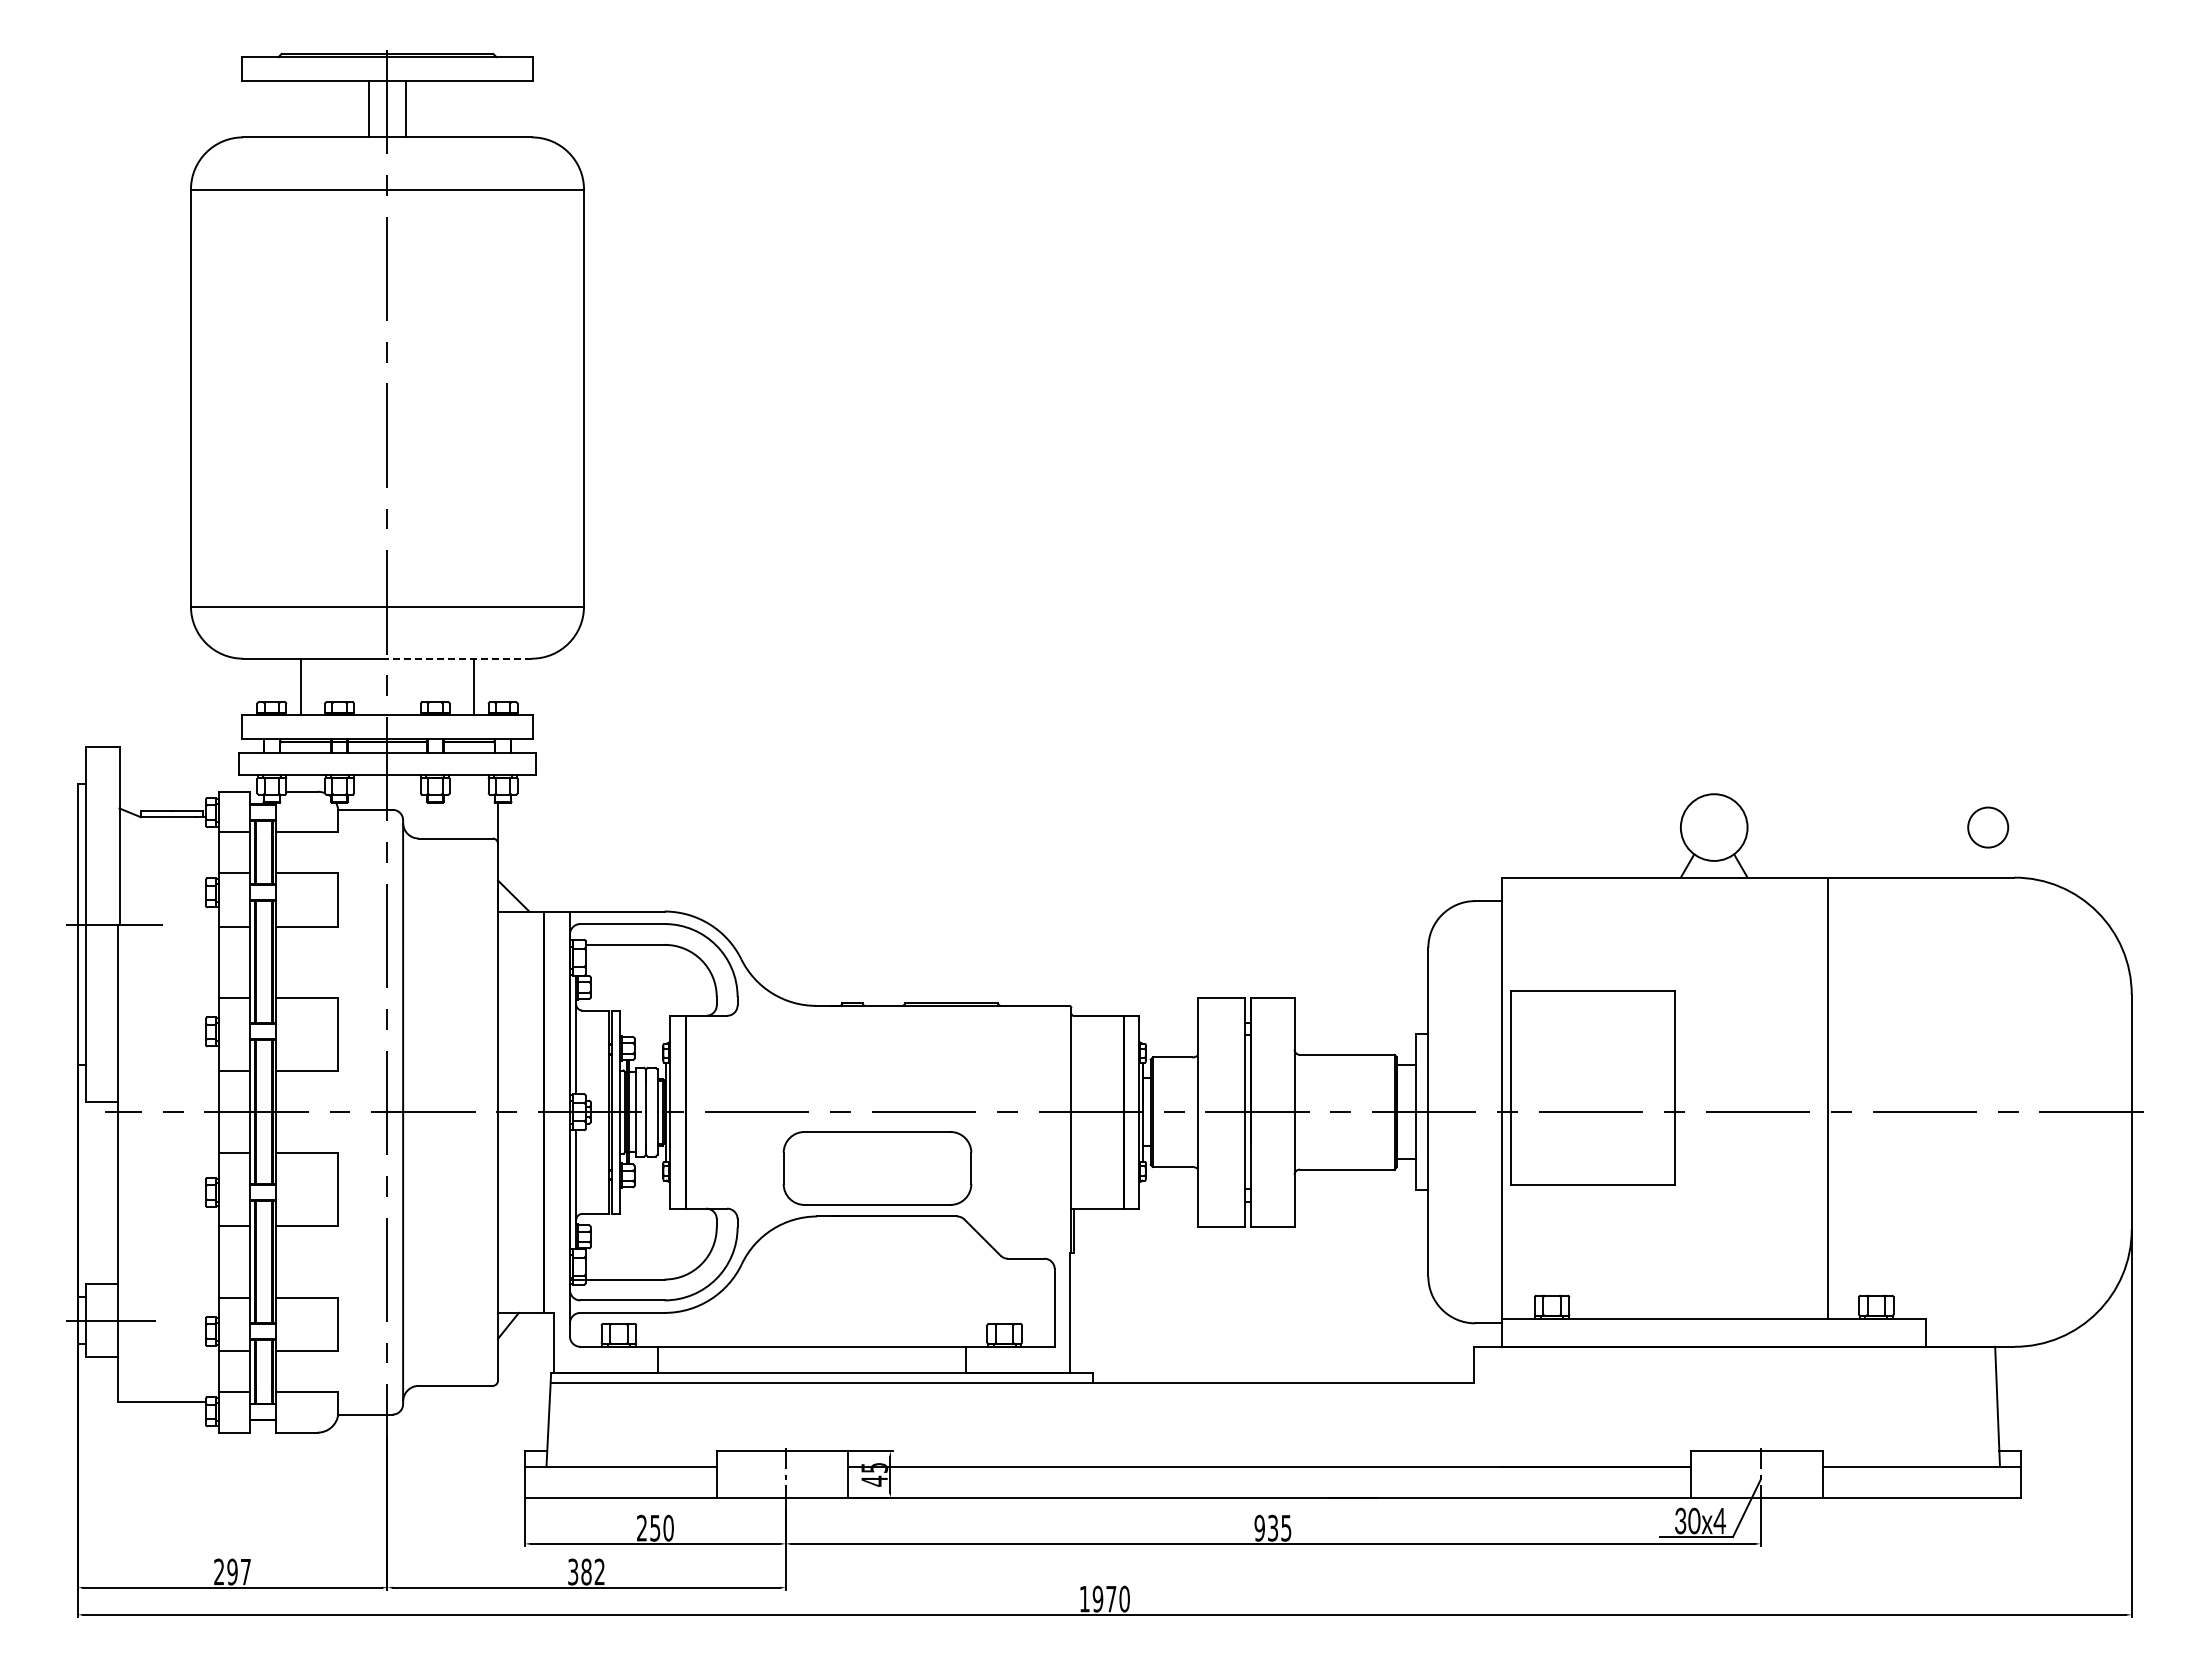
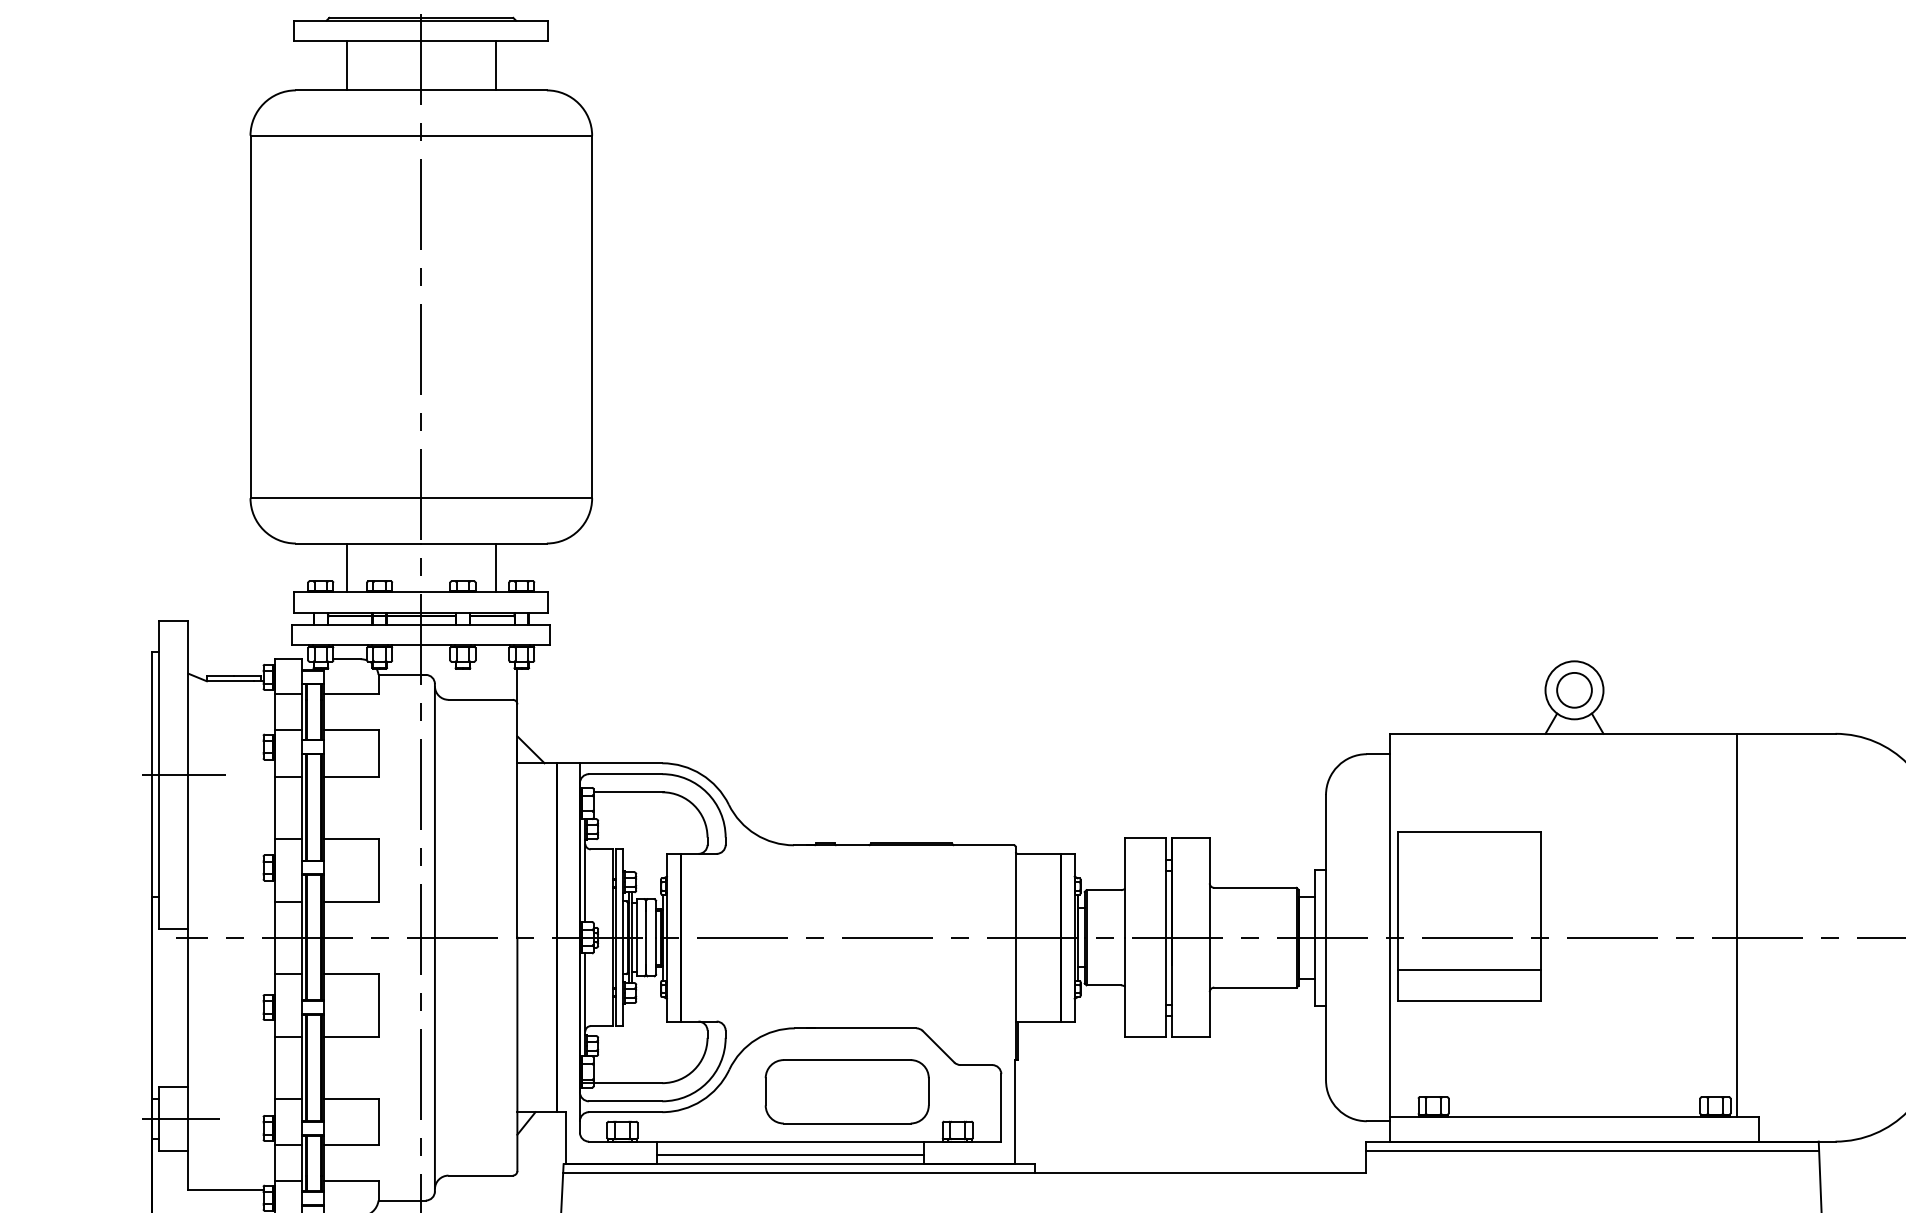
line: (369, 109) -> (346, 66), moved
line: (405, 109) -> (496, 66), moved
line: (459, 658) -> (483, 543), dashed -> solid
circle: (1988, 827) -> (1574, 690), moved
line: (1827, 1097) -> (1737, 924), moved
line: (1593, 1148) -> (1469, 969), added
part: (877, 1168) -> (847, 1091), moved
line: (1734, 1357) -> (1592, 1150), added
line: (811, 1362) -> (789, 1155), added

